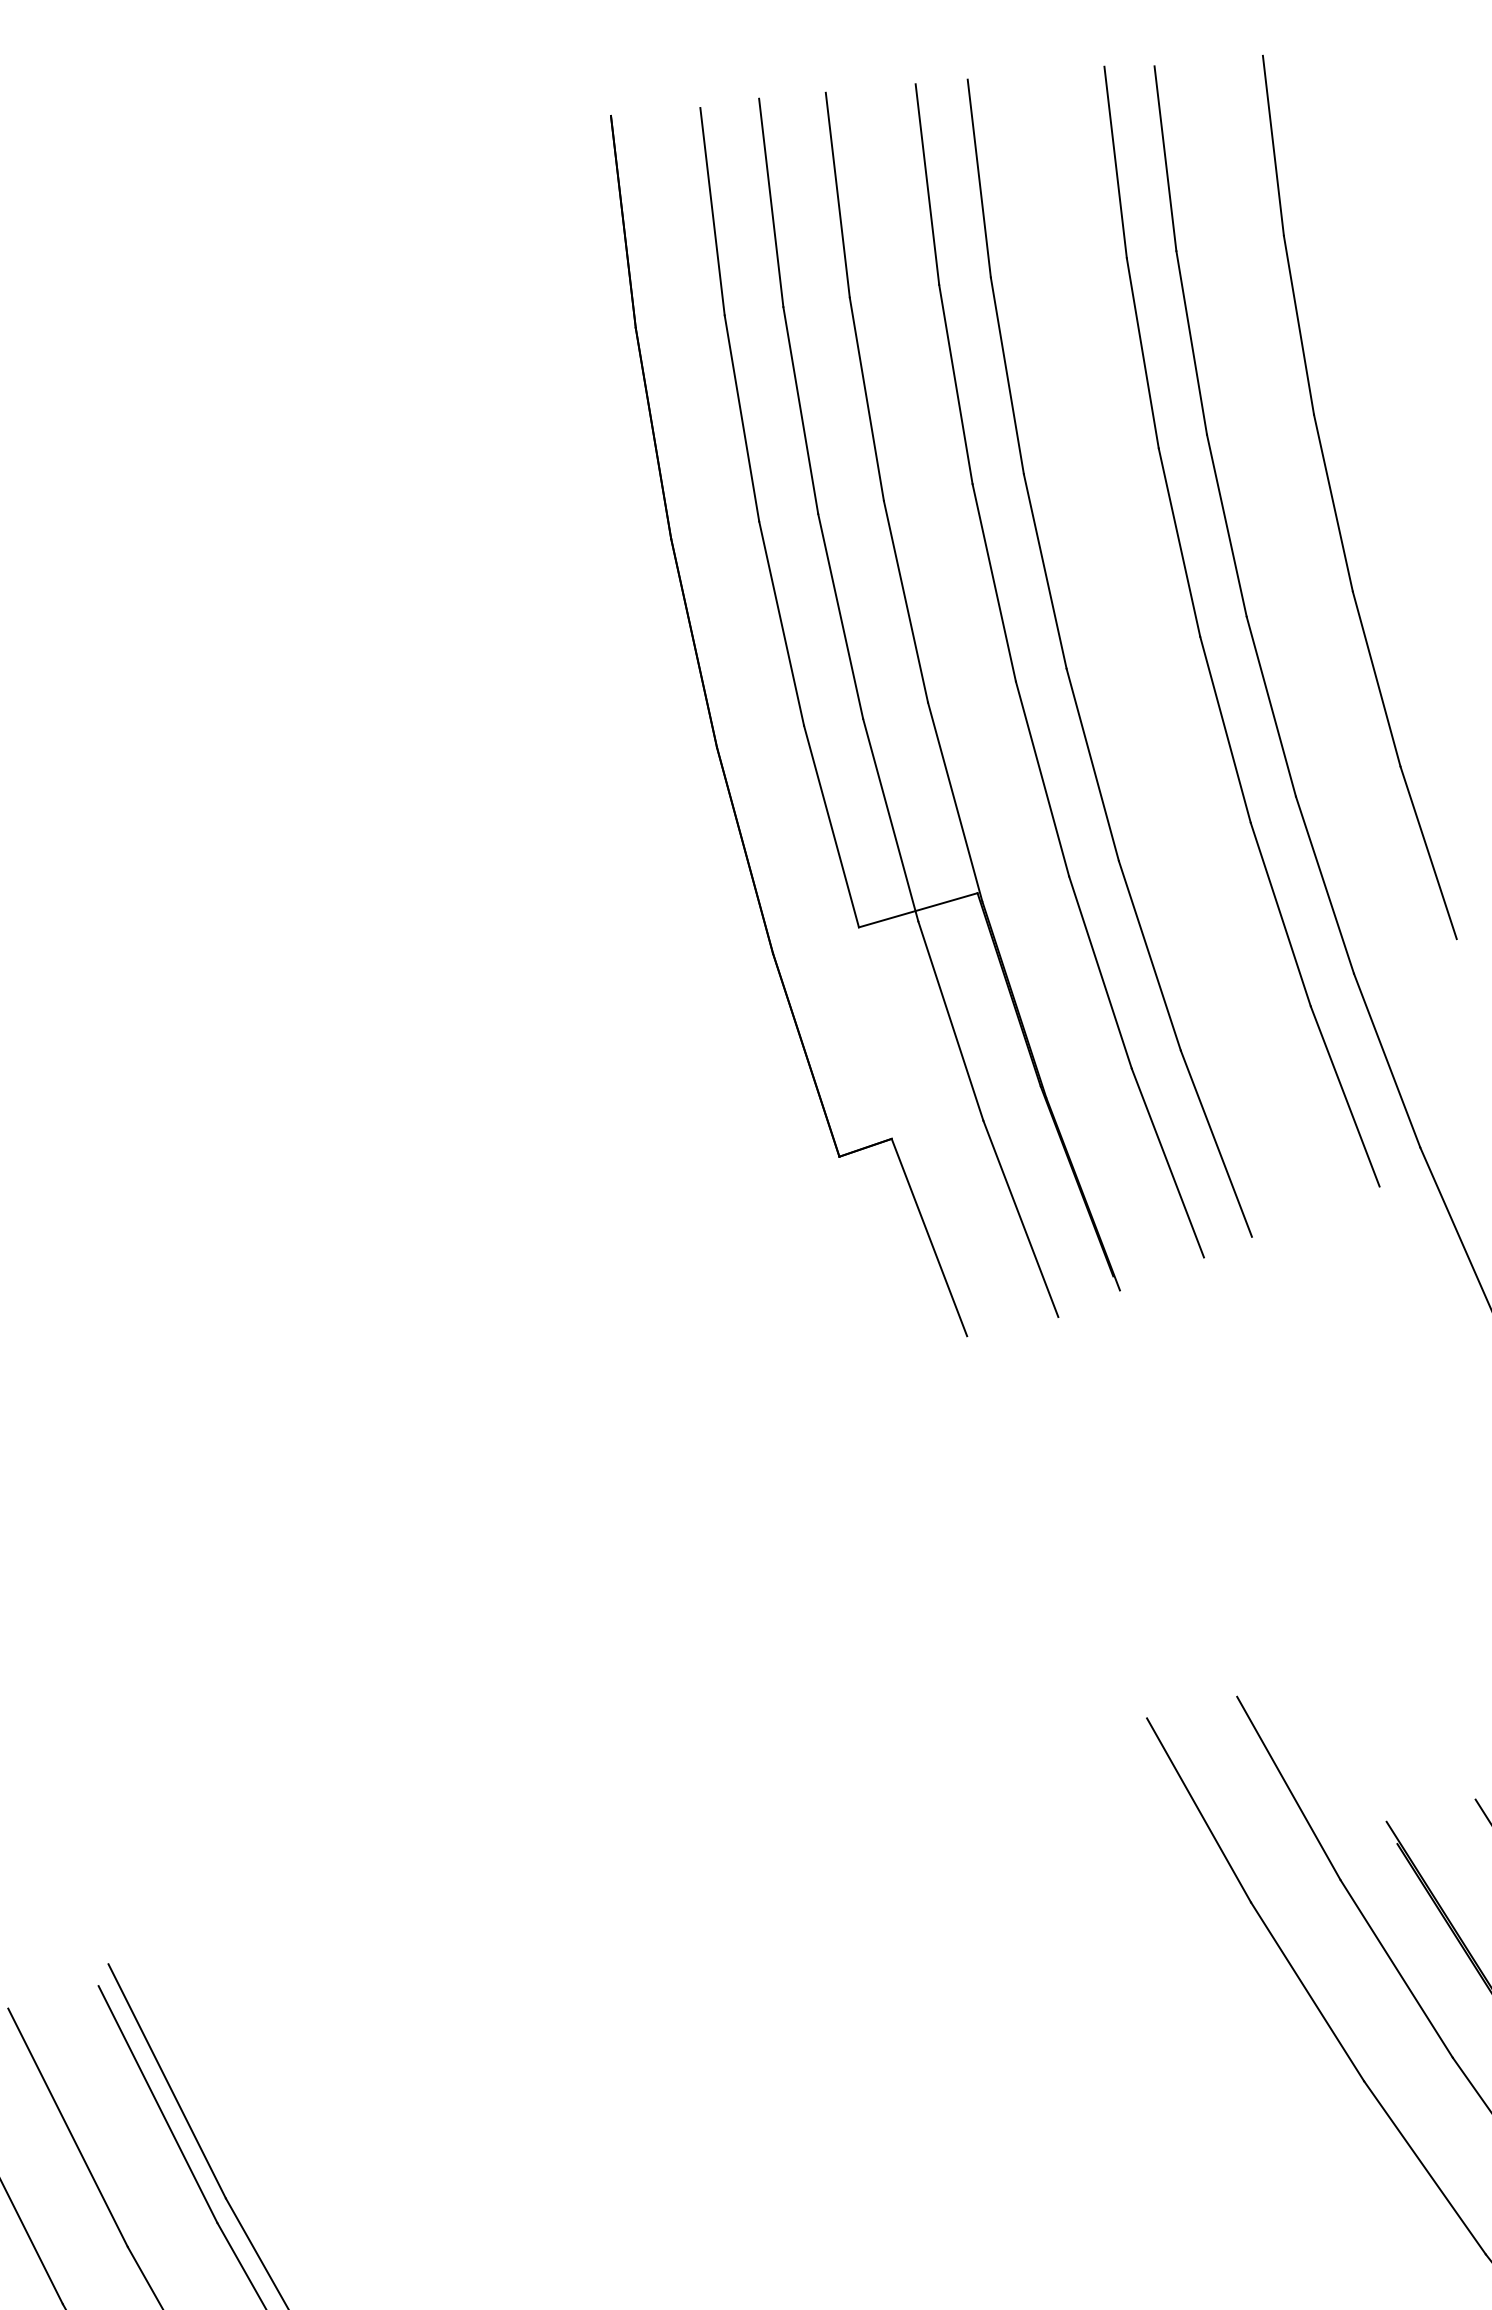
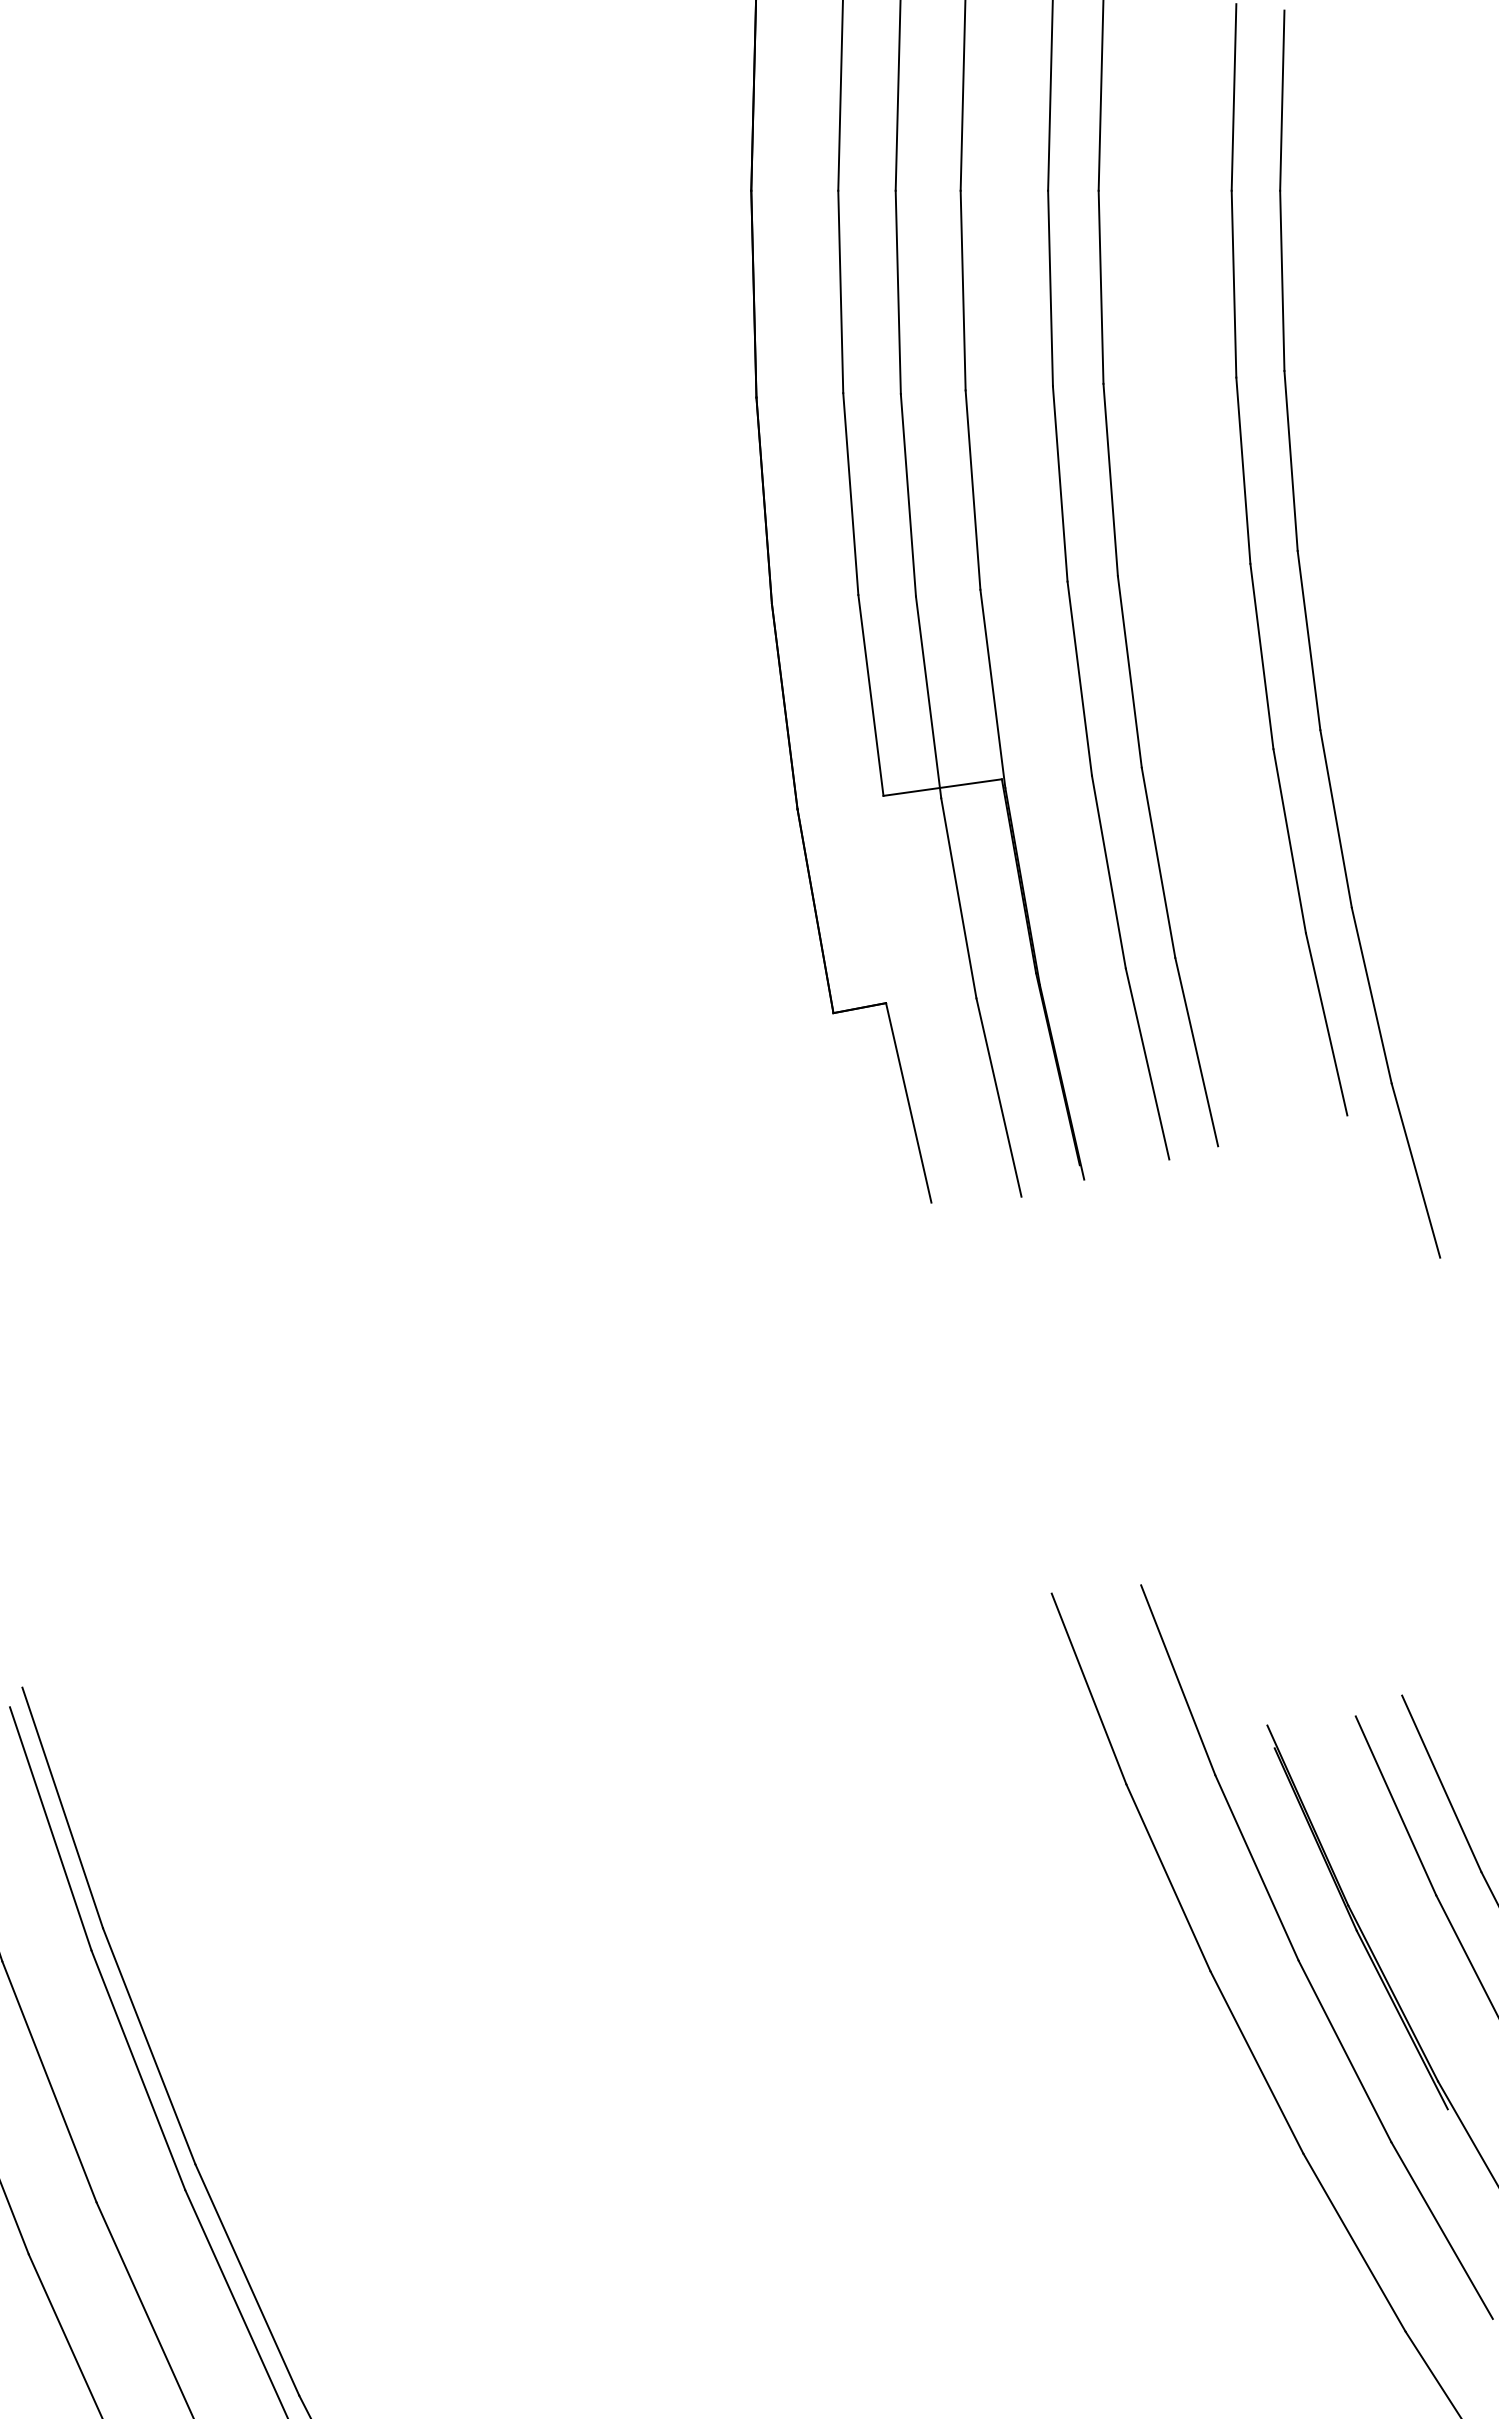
part: (1334, 500) -> (1397, 451), removed

